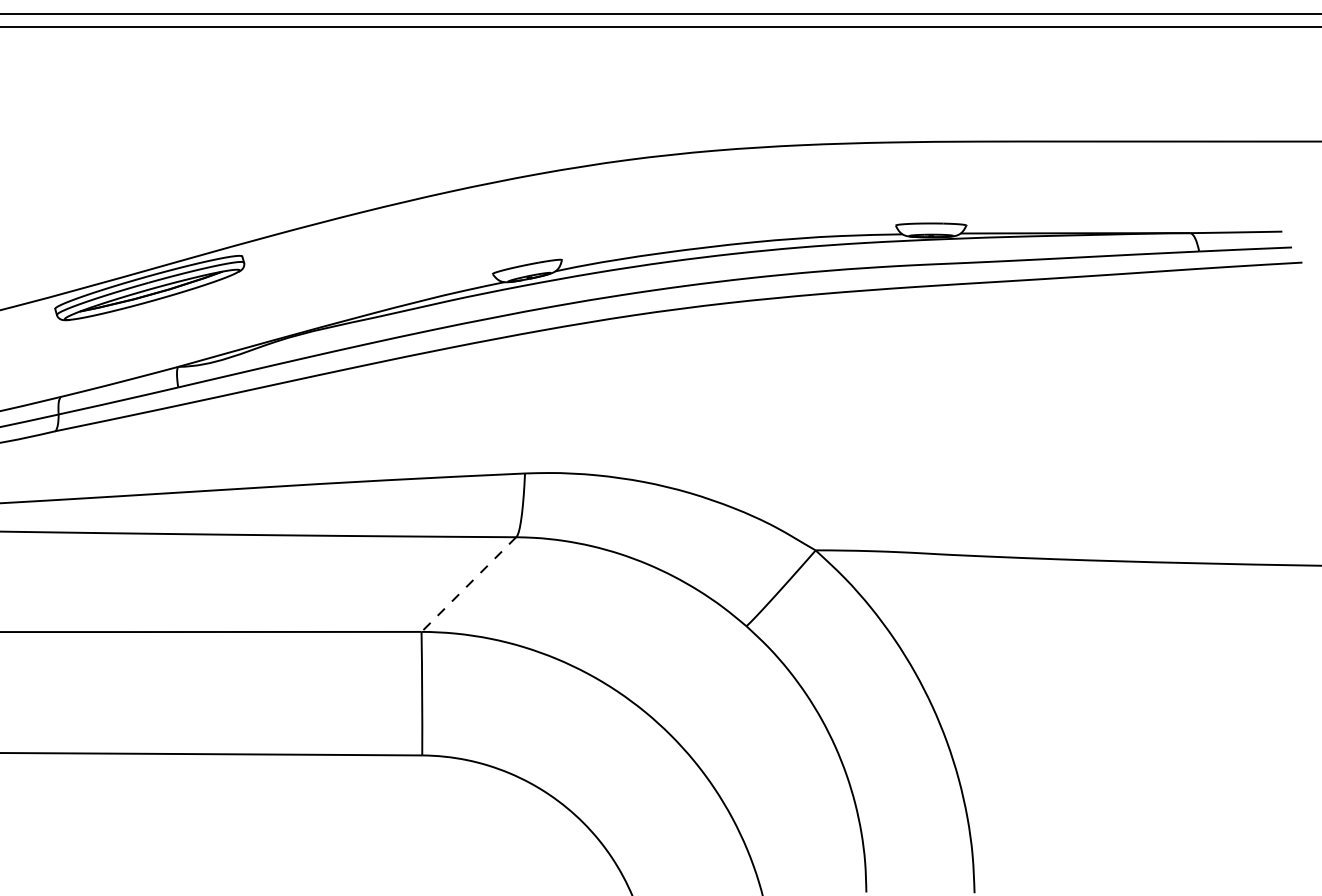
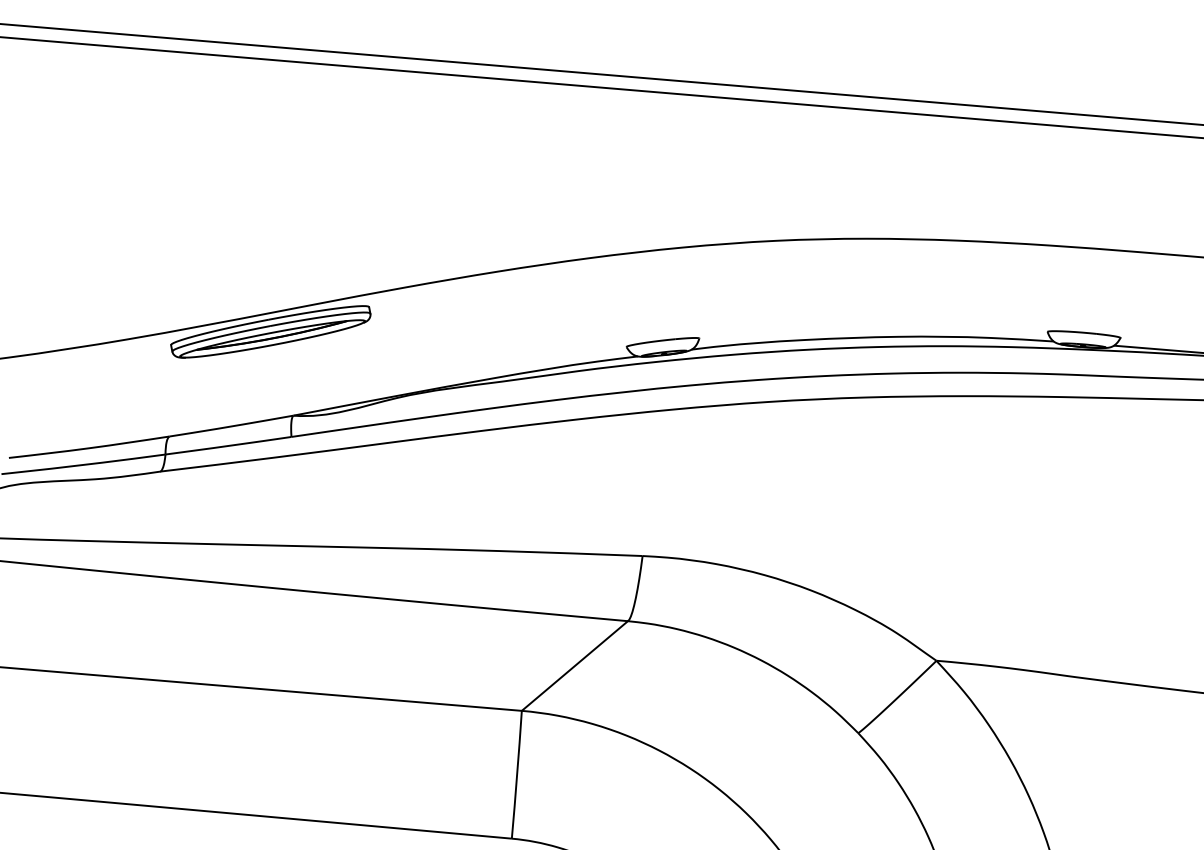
line: (468, 584) -> (574, 665), dashed -> solid

